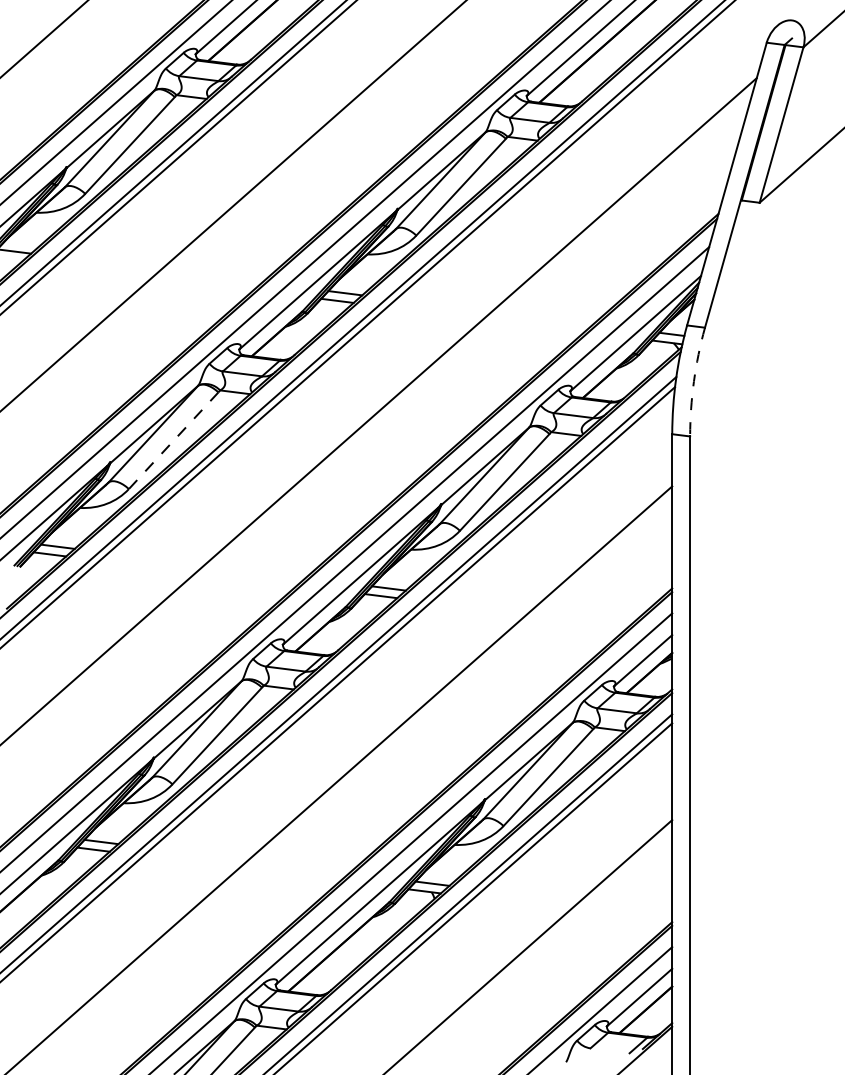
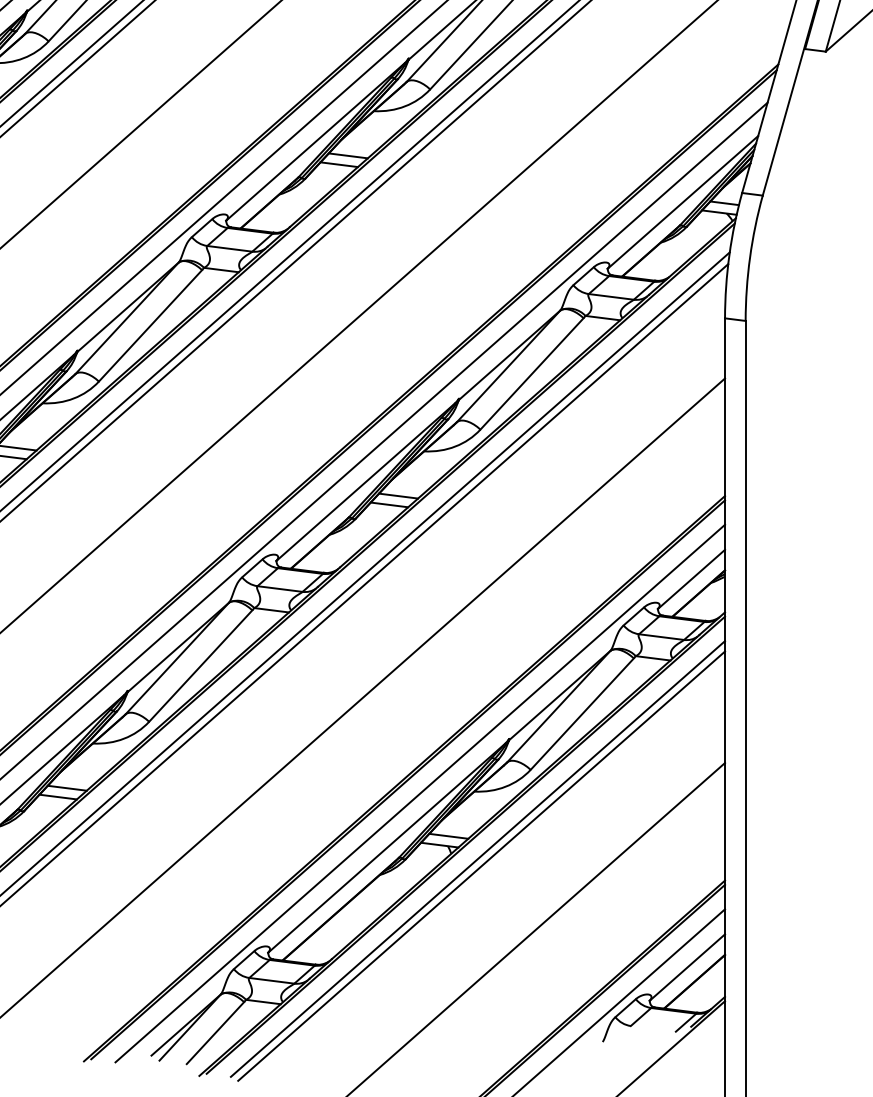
arc: (693, 381) -> (749, 257), dashed -> solid
line: (173, 440) -> (150, 325), dashed -> solid

